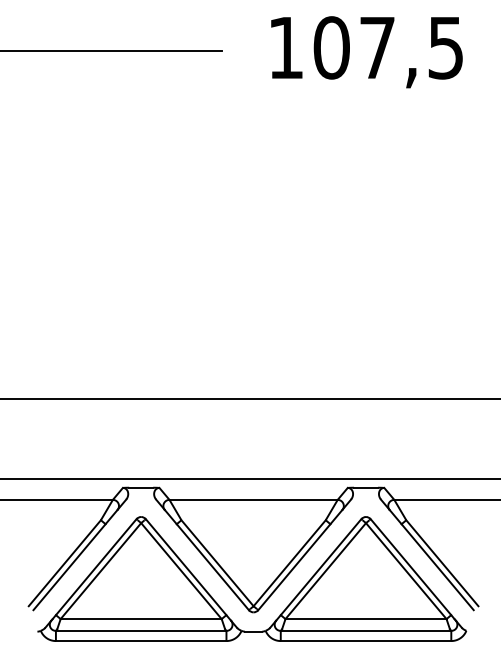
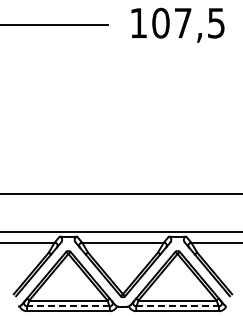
line: (139, 631) -> (67, 306), solid -> dashed
line: (367, 631) -> (178, 306), solid -> dashed

